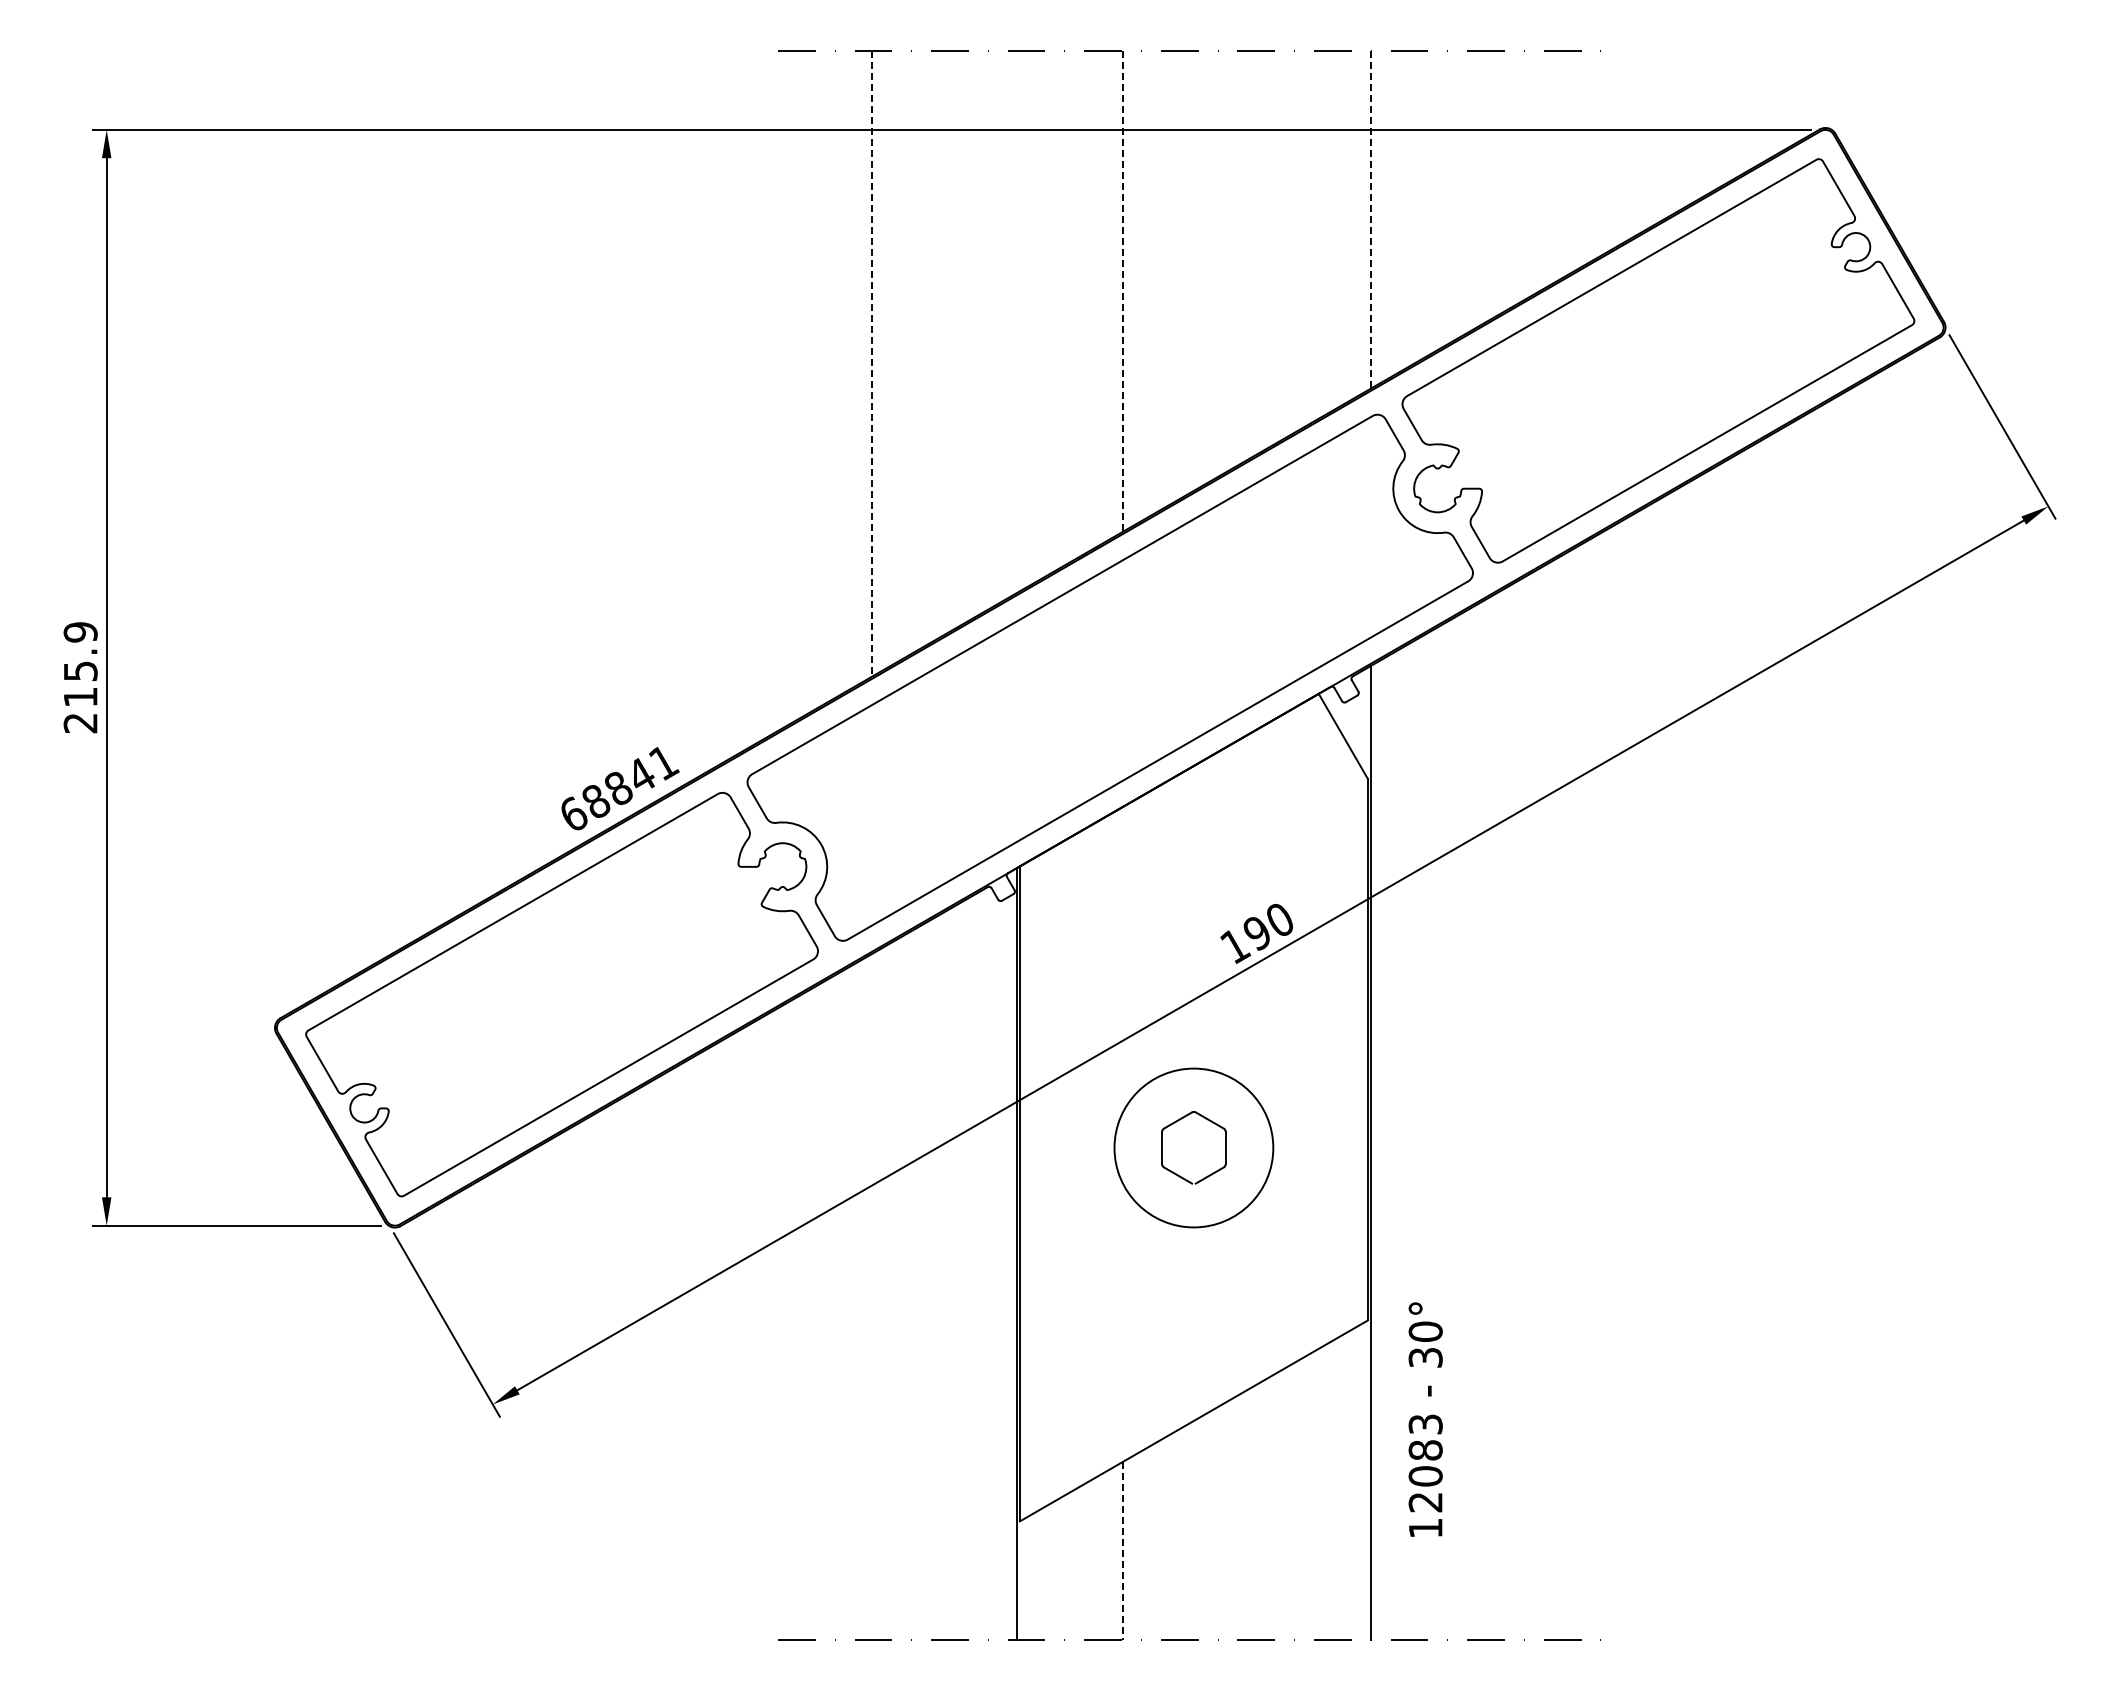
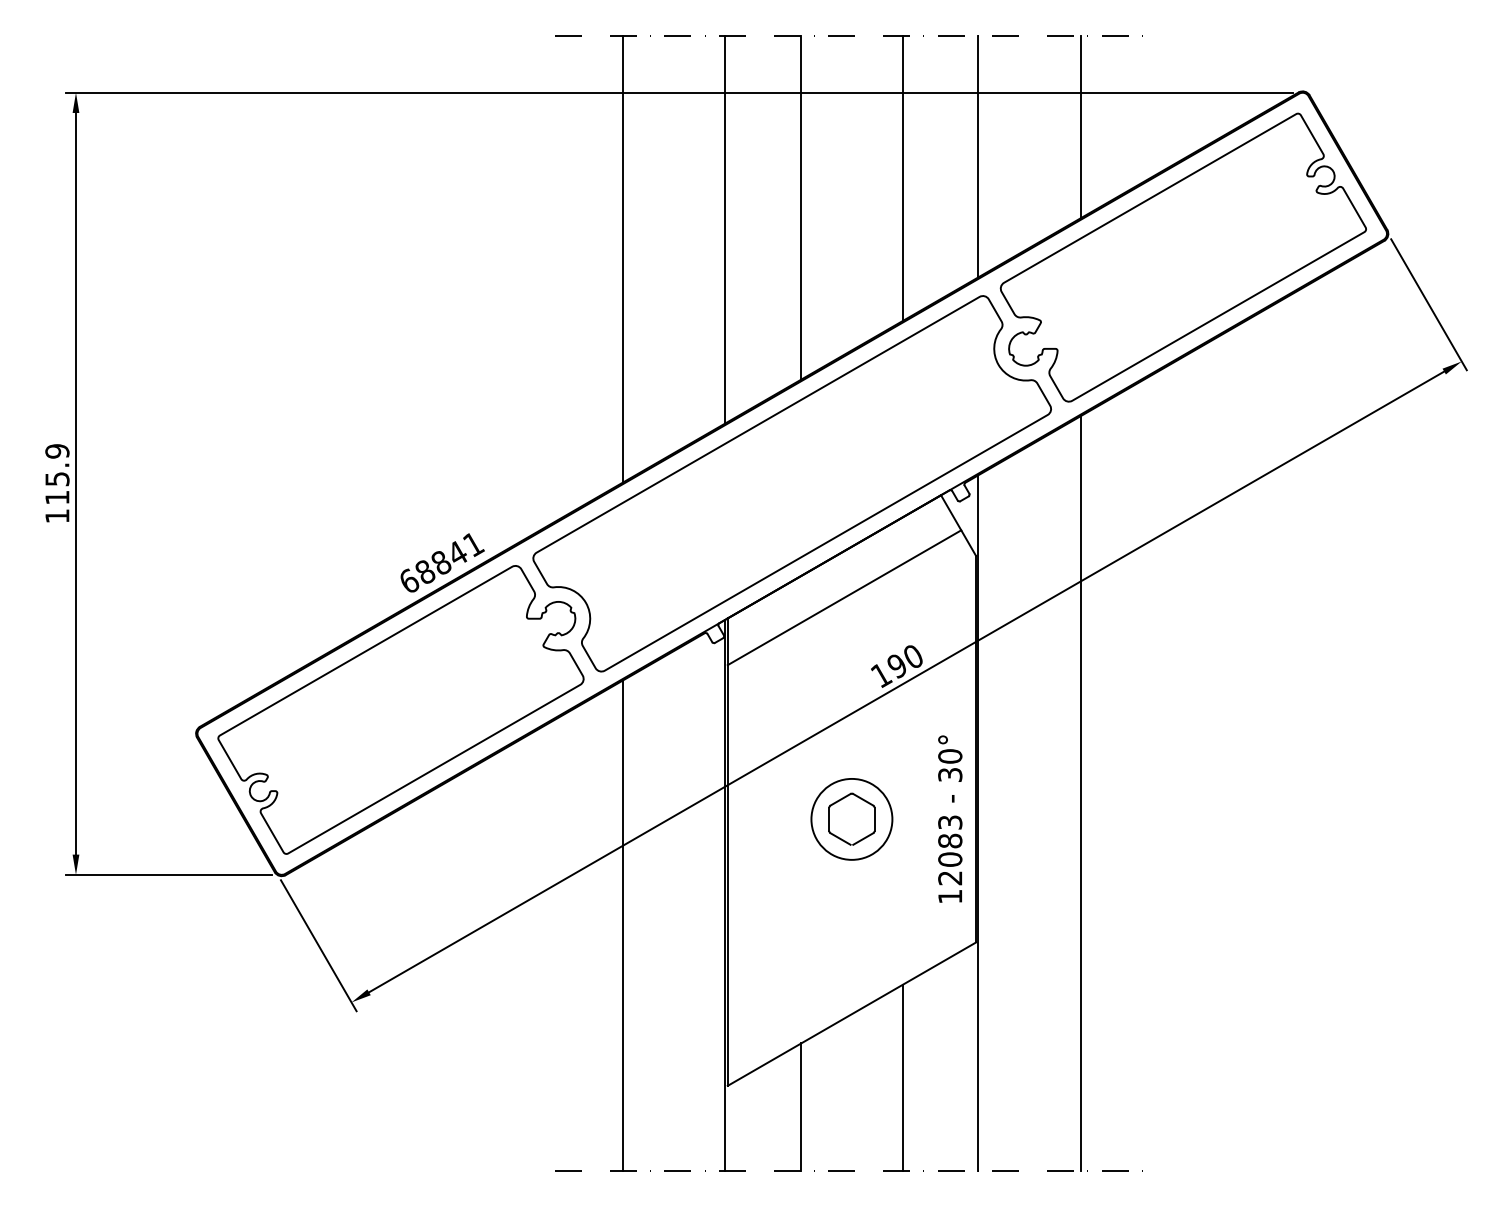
line: (1515, 177) -> (1081, 126), added
line: (1371, 219) -> (978, 156), dashed -> solid
line: (1264, 249) -> (902, 178), added
line: (1123, 291) -> (801, 208), dashed -> solid
line: (1016, 321) -> (725, 229), added
line: (872, 363) -> (622, 259), dashed -> solid
text: (80, 723) -> (57, 516), 215.9 -> 115.9
line: (1183, 836) -> (844, 597), added
line: (1515, 1111) -> (1081, 793), added
circle: (1193, 1147) -> (851, 819), size x0.71
line: (872, 1296) -> (622, 925), added
text: (1425, 1419) -> (950, 819), moved
line: (1264, 1509) -> (902, 1077), added
line: (1123, 1551) -> (801, 1107), dashed -> solid

